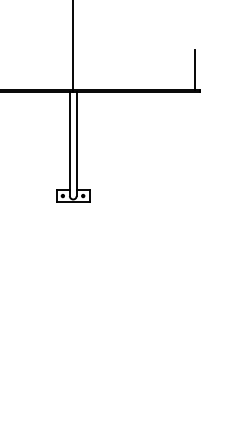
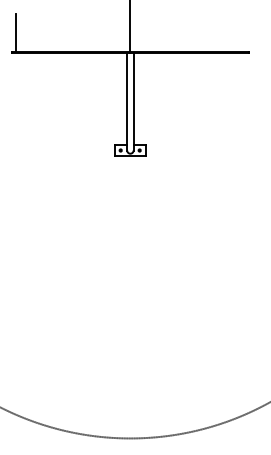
line: (195, 69) -> (244, 32), removed

